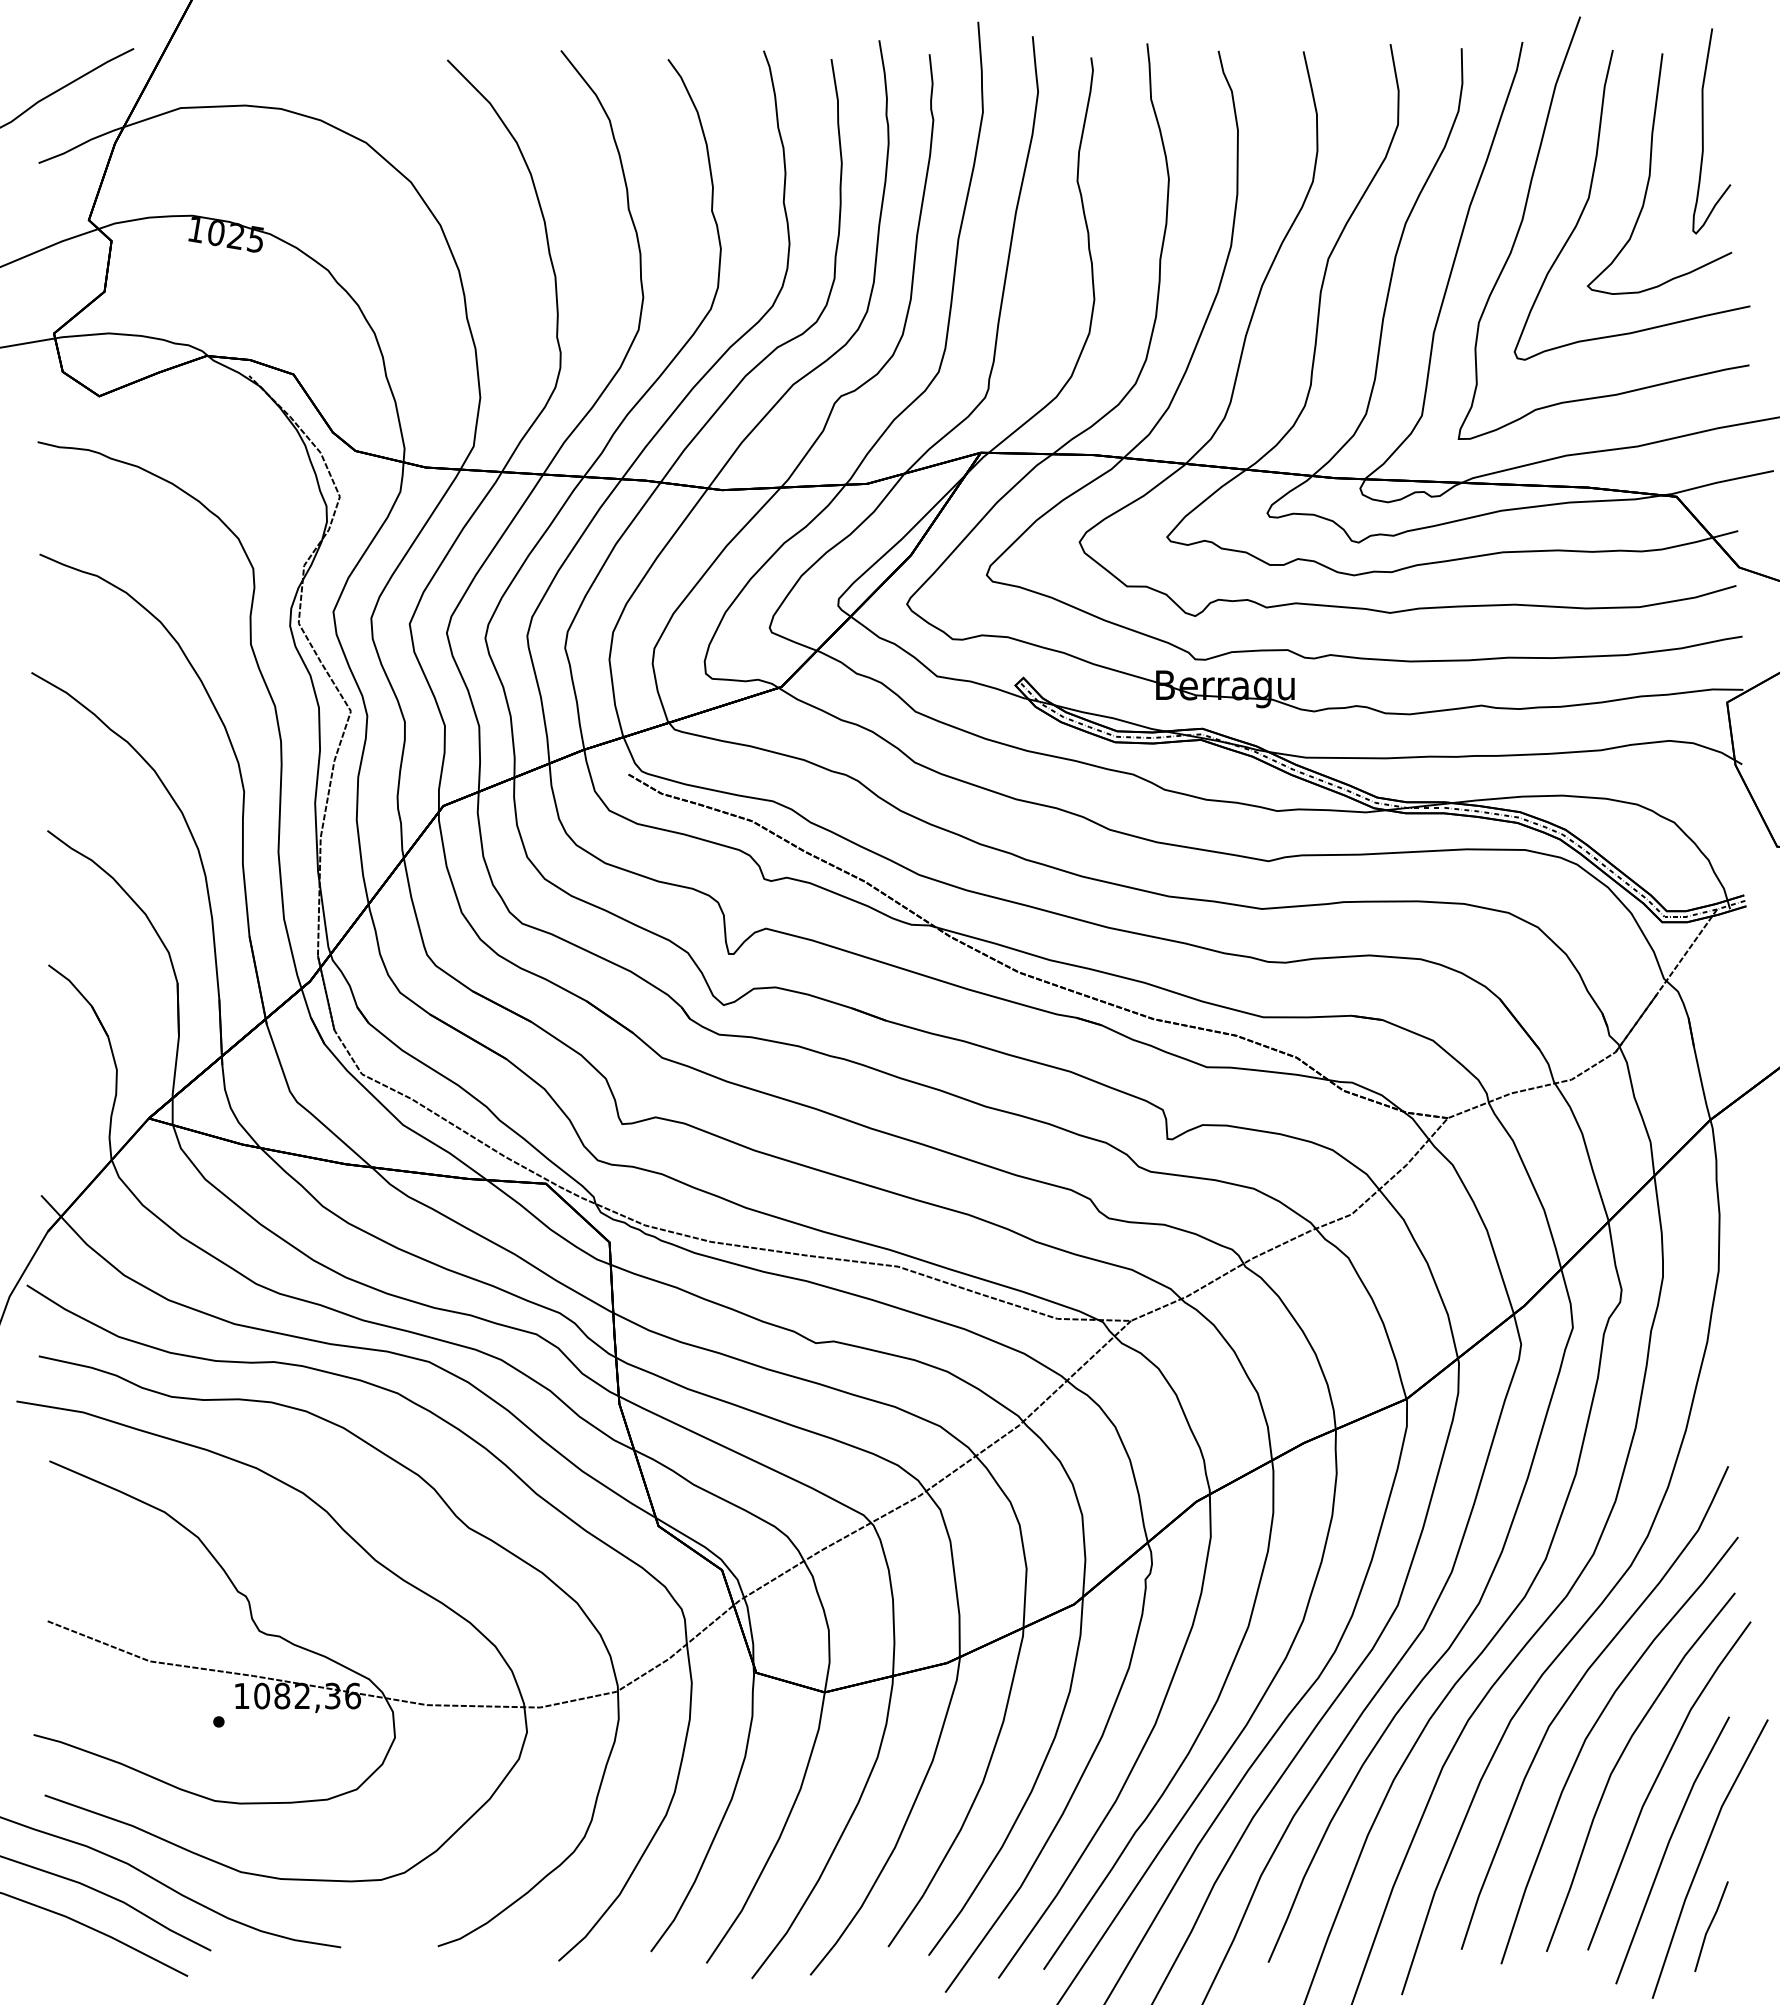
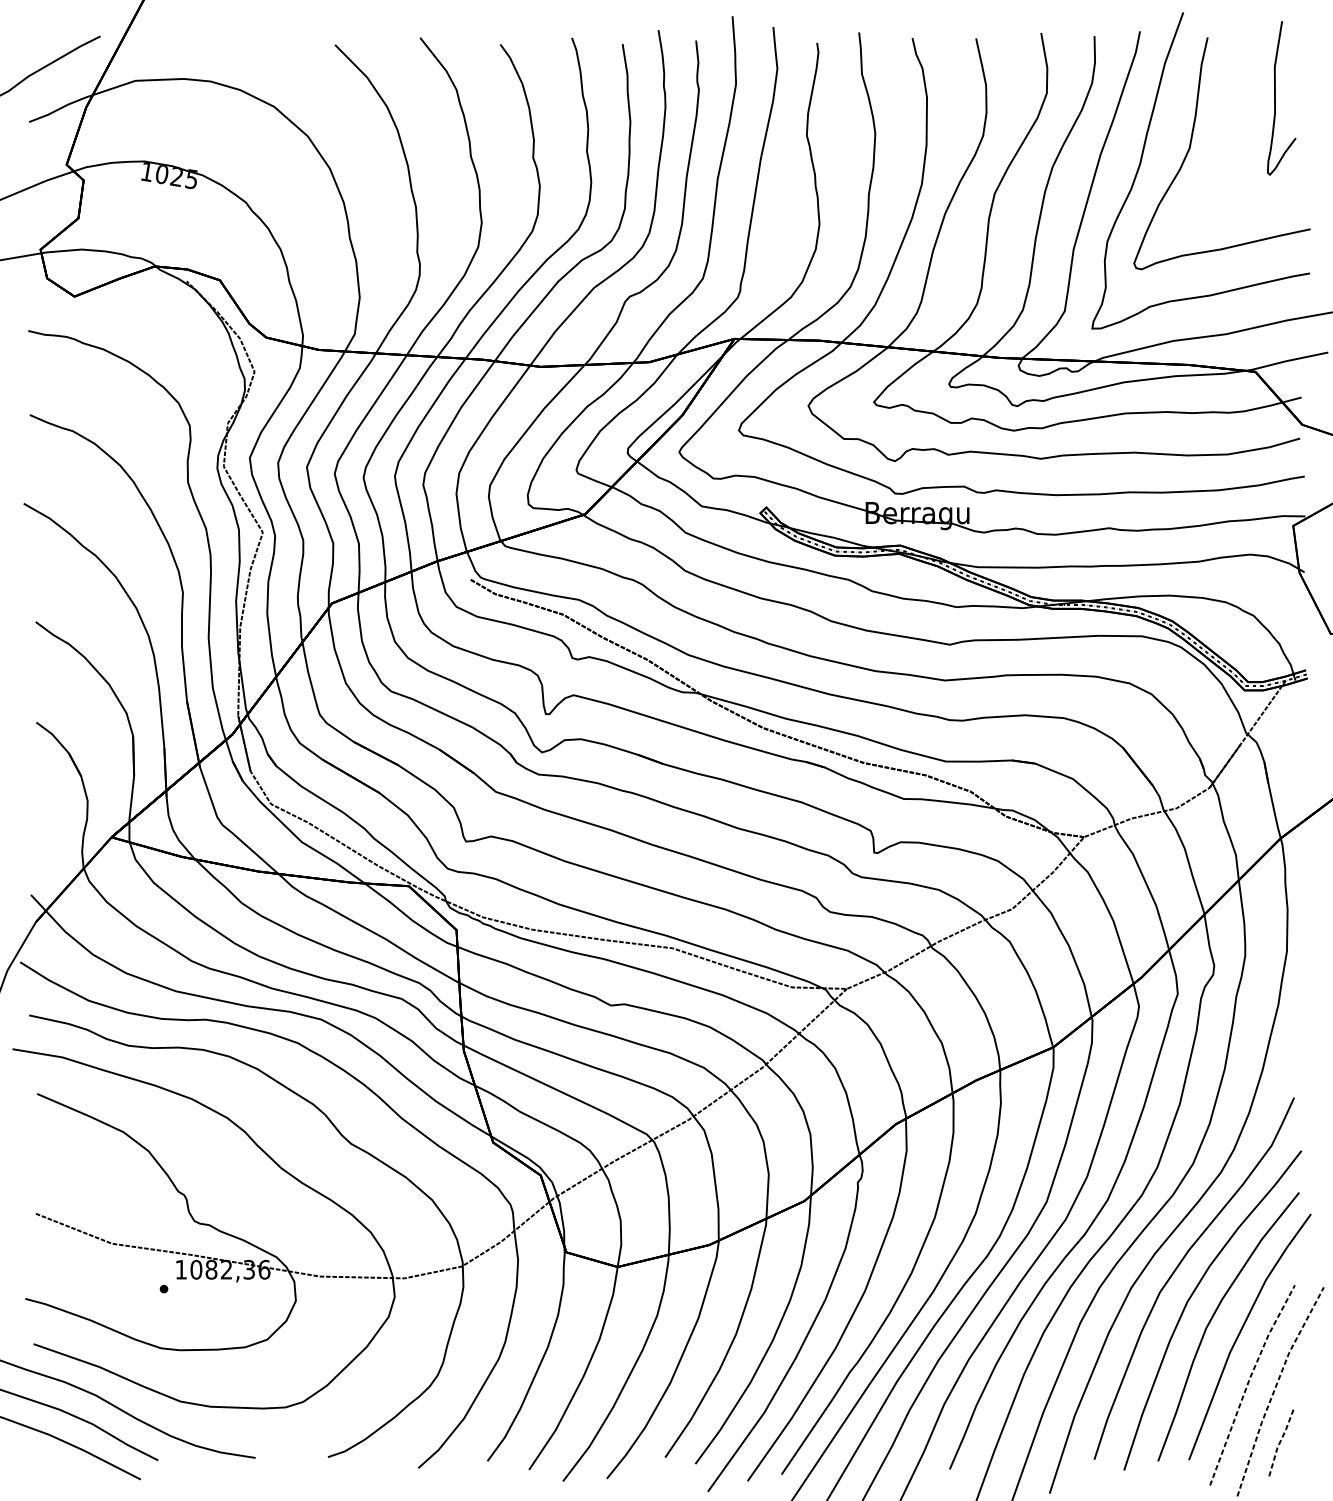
curve: (1650, 173) -> (1235, 129), removed
line: (1667, 1846) -> (1248, 1382), solid -> dashed
line: (1702, 1855) -> (1274, 1389), solid -> dashed
line: (1709, 1925) -> (1280, 1441), solid -> dashed

